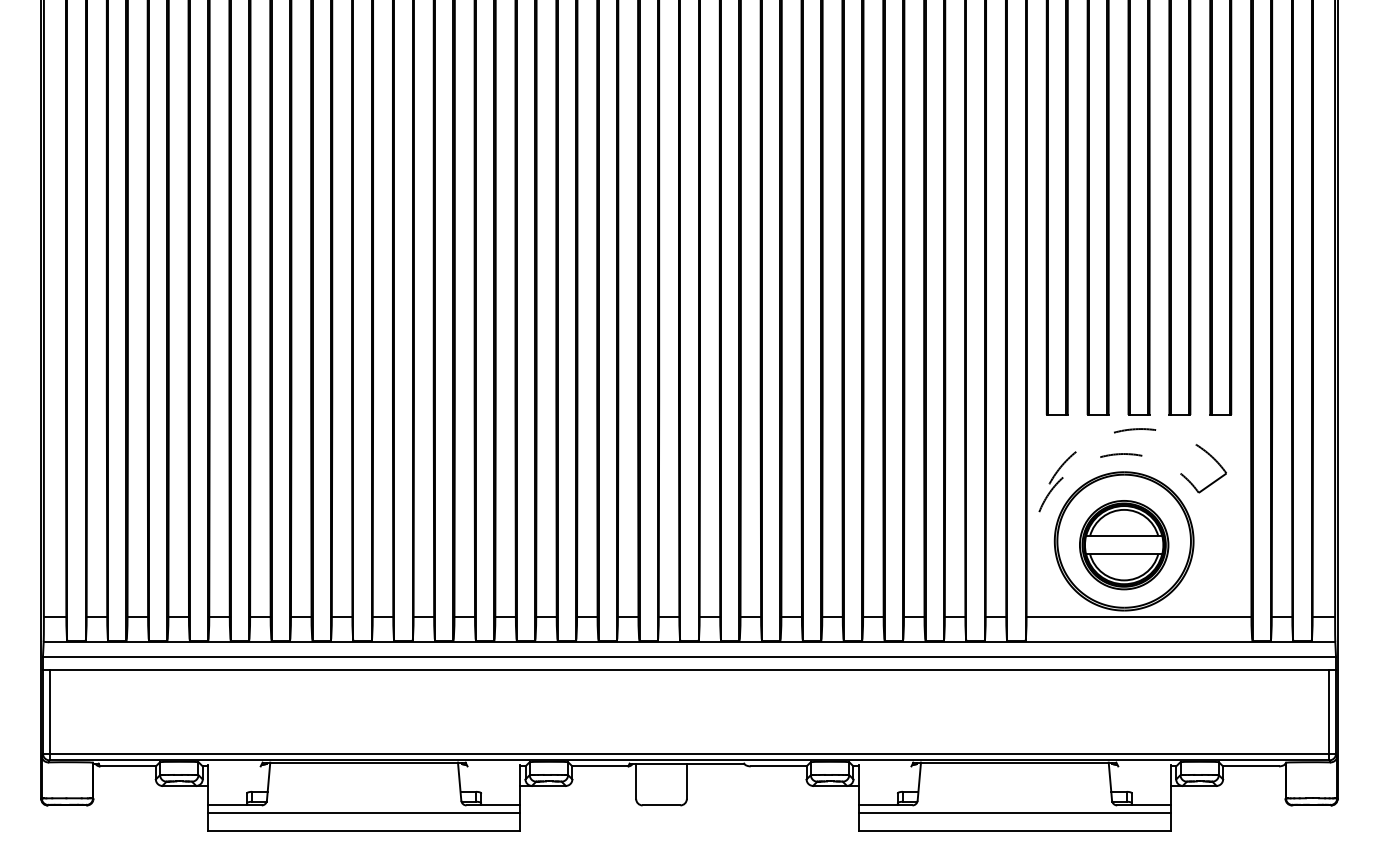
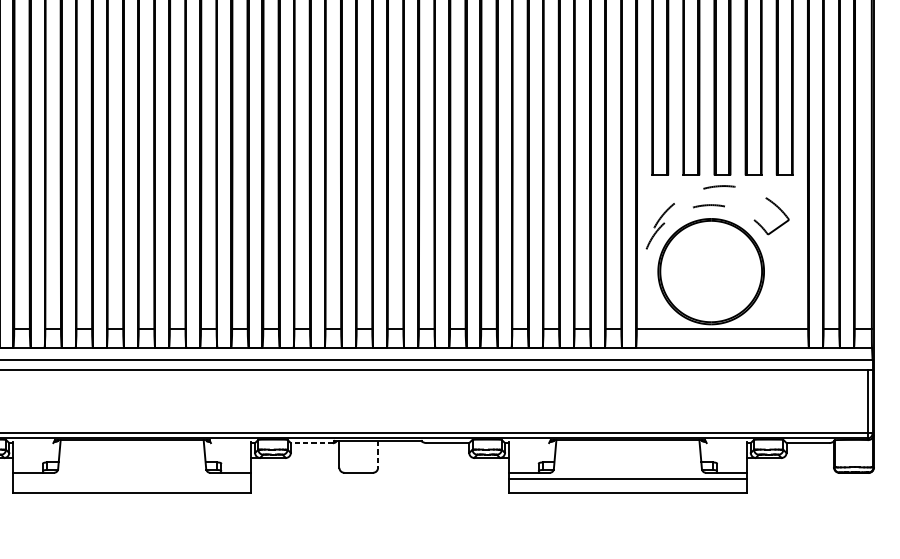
part: (1124, 545) -> (711, 274), removed
line: (600, 766) -> (312, 443), solid -> dashed
line: (686, 781) -> (377, 454), solid -> dashed
line: (363, 813) -> (131, 478), removed

